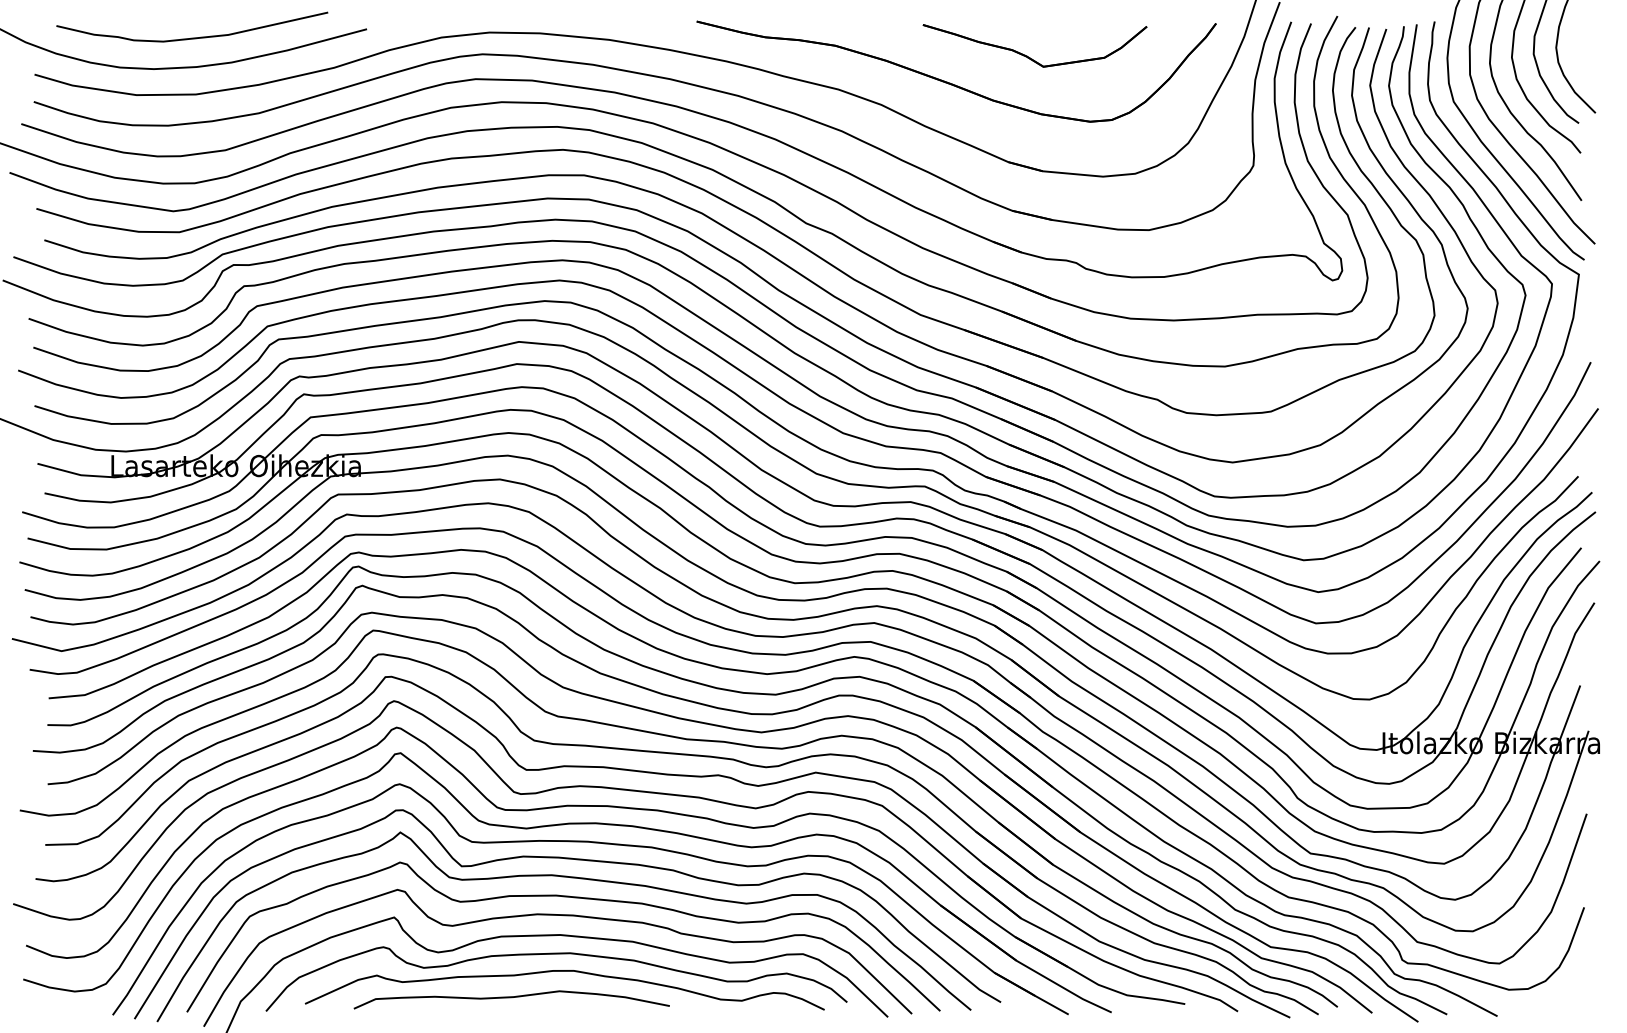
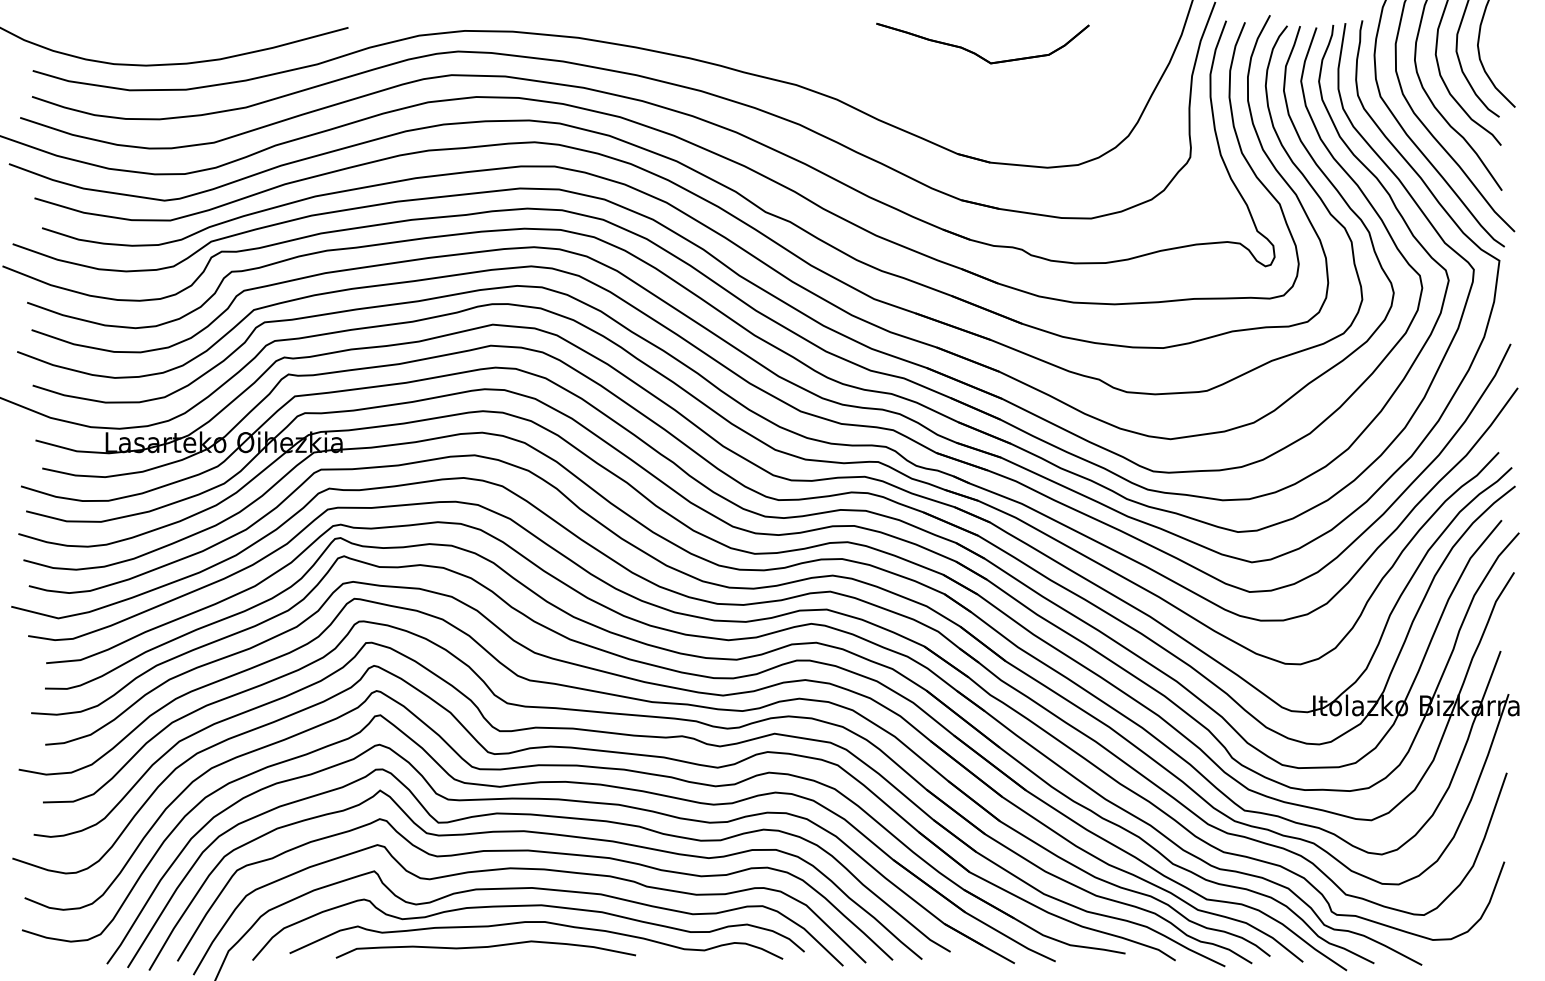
curve: (192, 37) -> (182, 35), removed
part: (950, 82) -> (902, 78), removed

